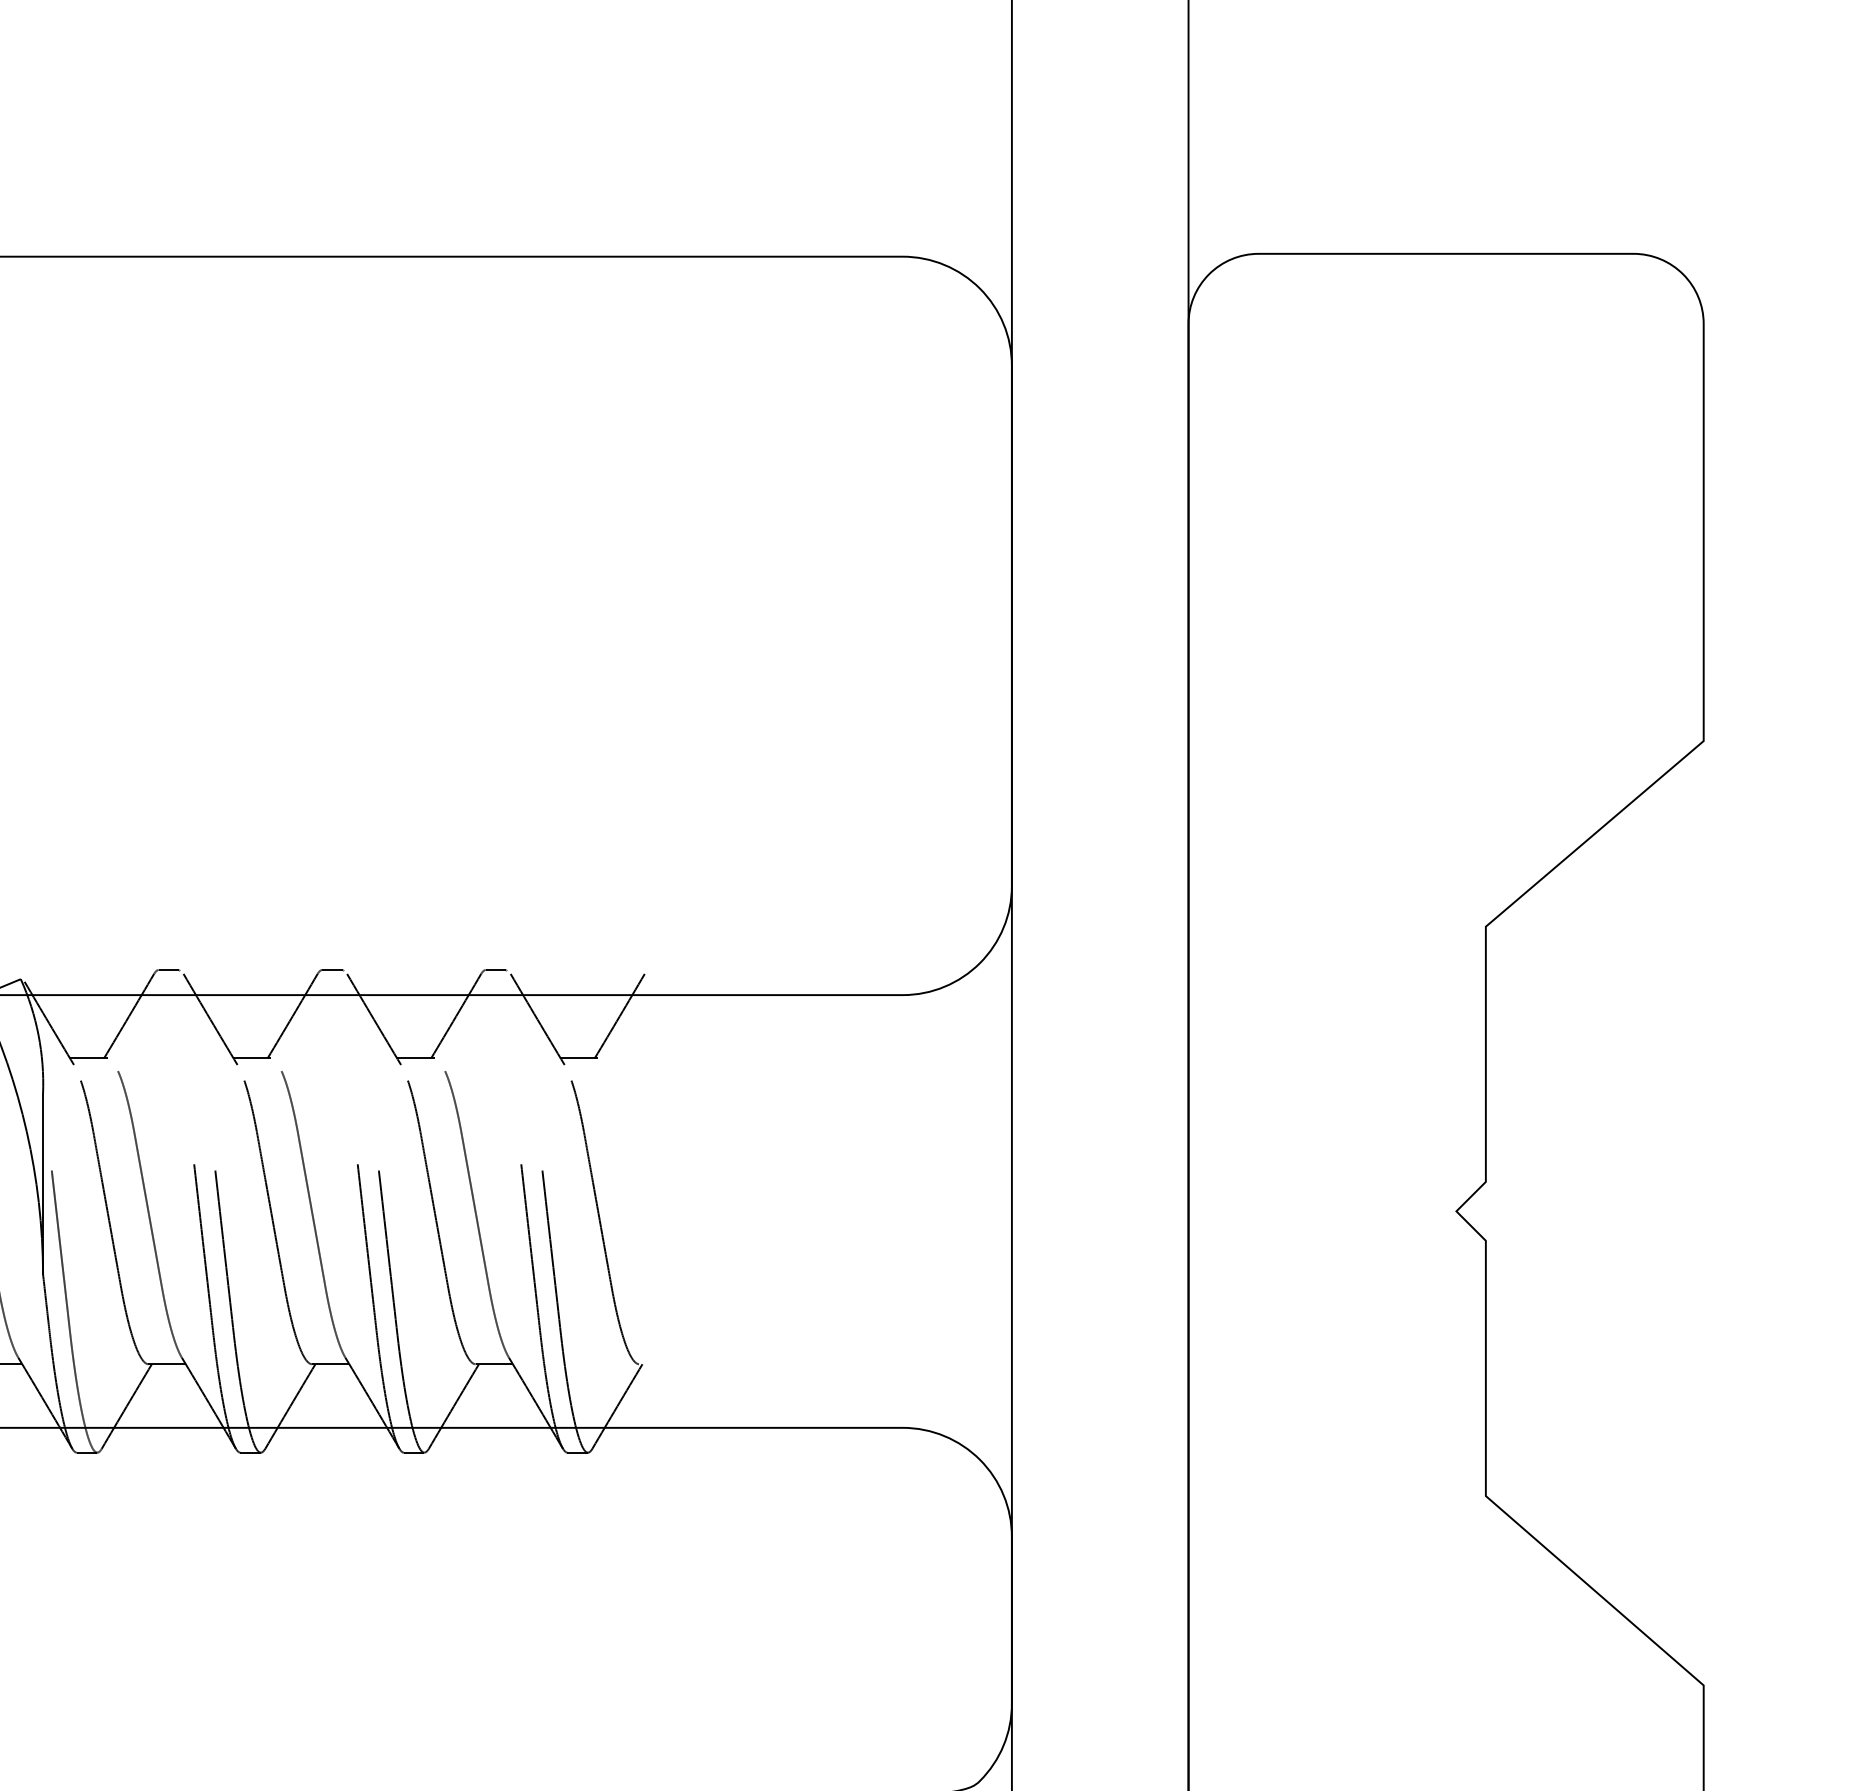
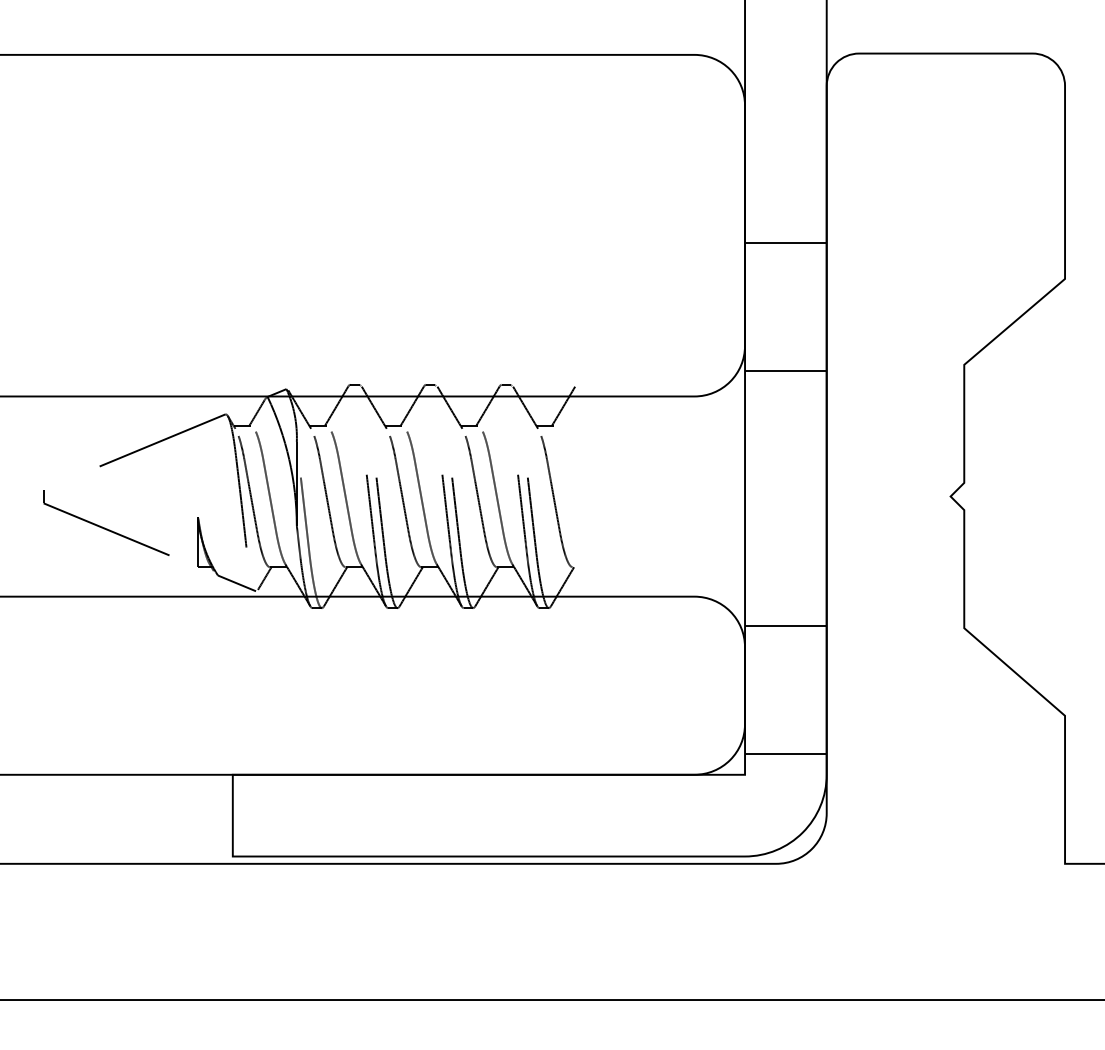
hatch: (1099, 1215) -> (785, 498), added

